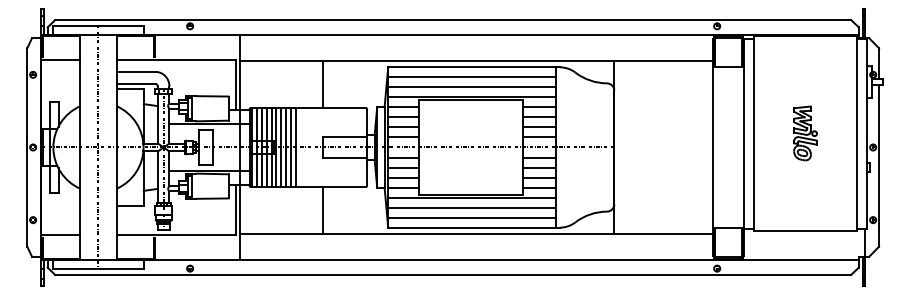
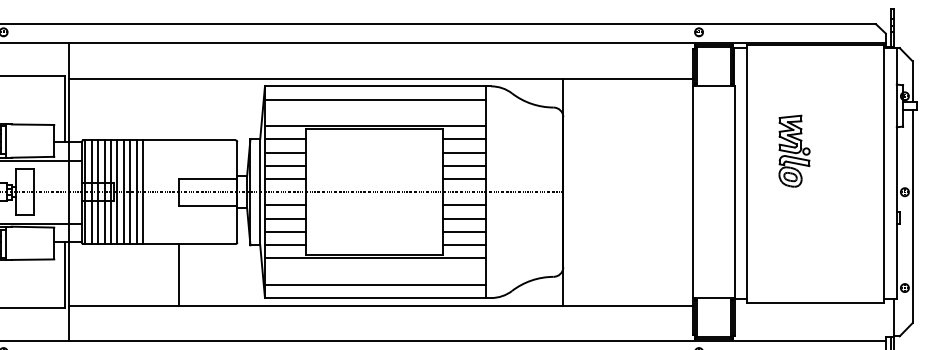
line: (322, 84) -> (178, 109), removed
line: (471, 87) -> (374, 113), removed
part: (805, 133) -> (794, 151), moved
line: (471, 207) -> (374, 271), removed

